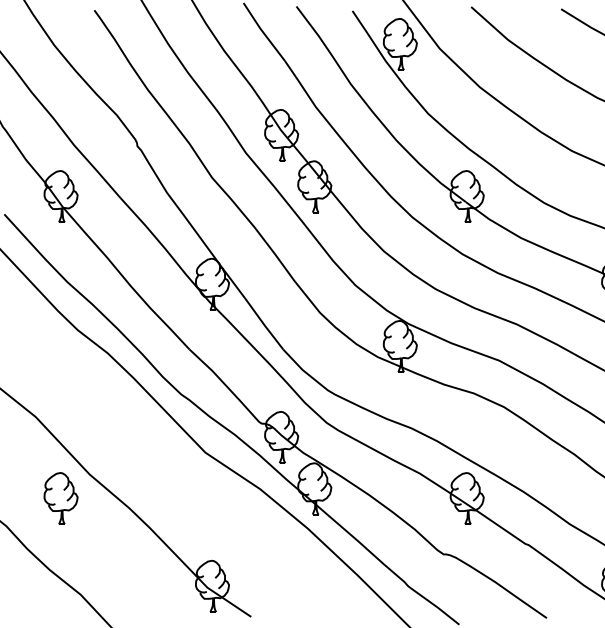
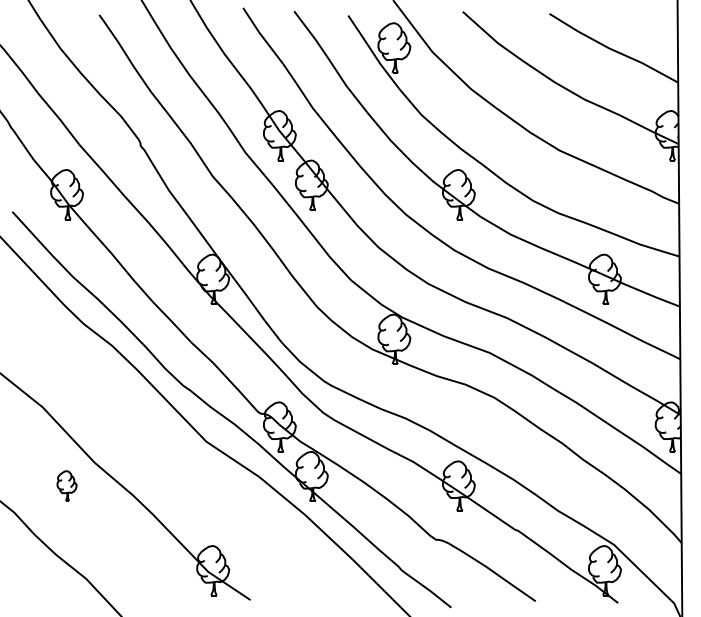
part: (60, 498) -> (66, 485), size x0.6

